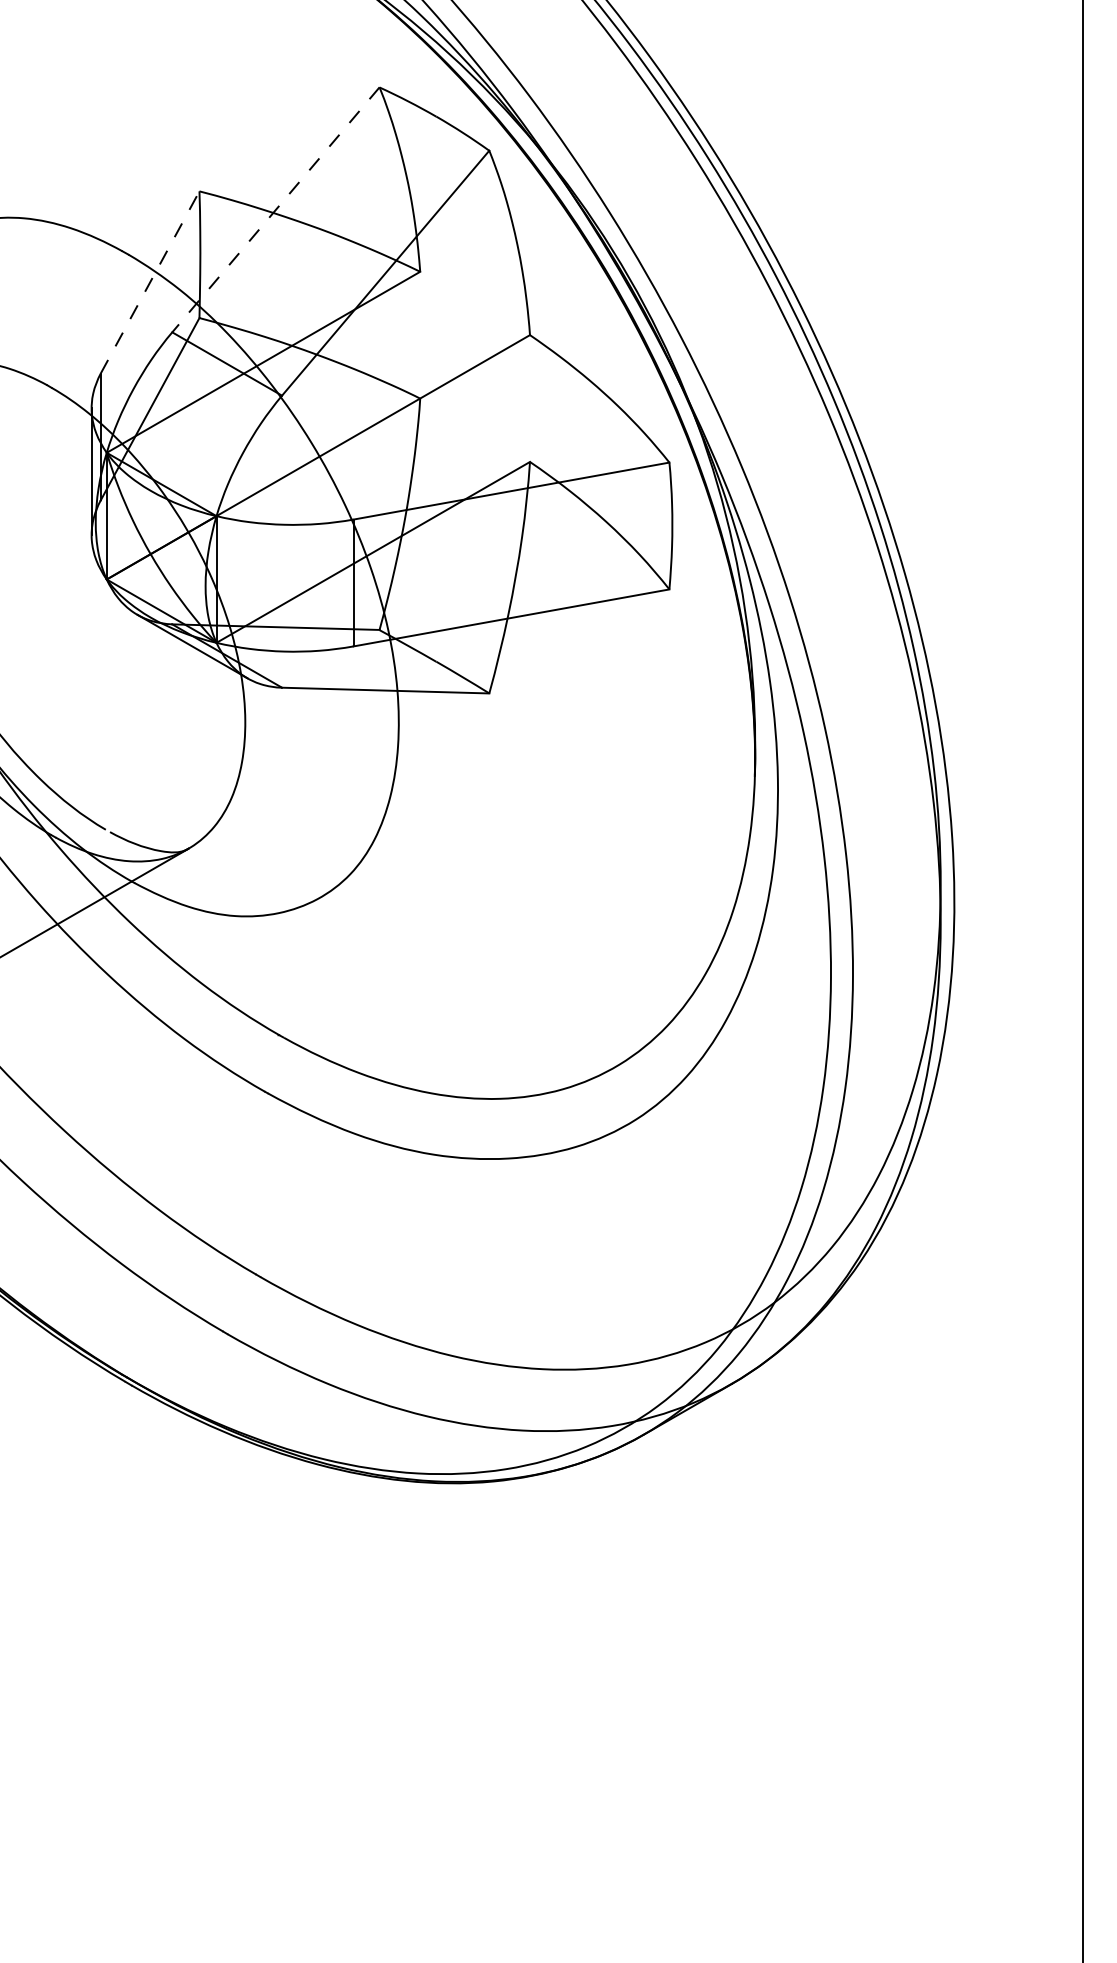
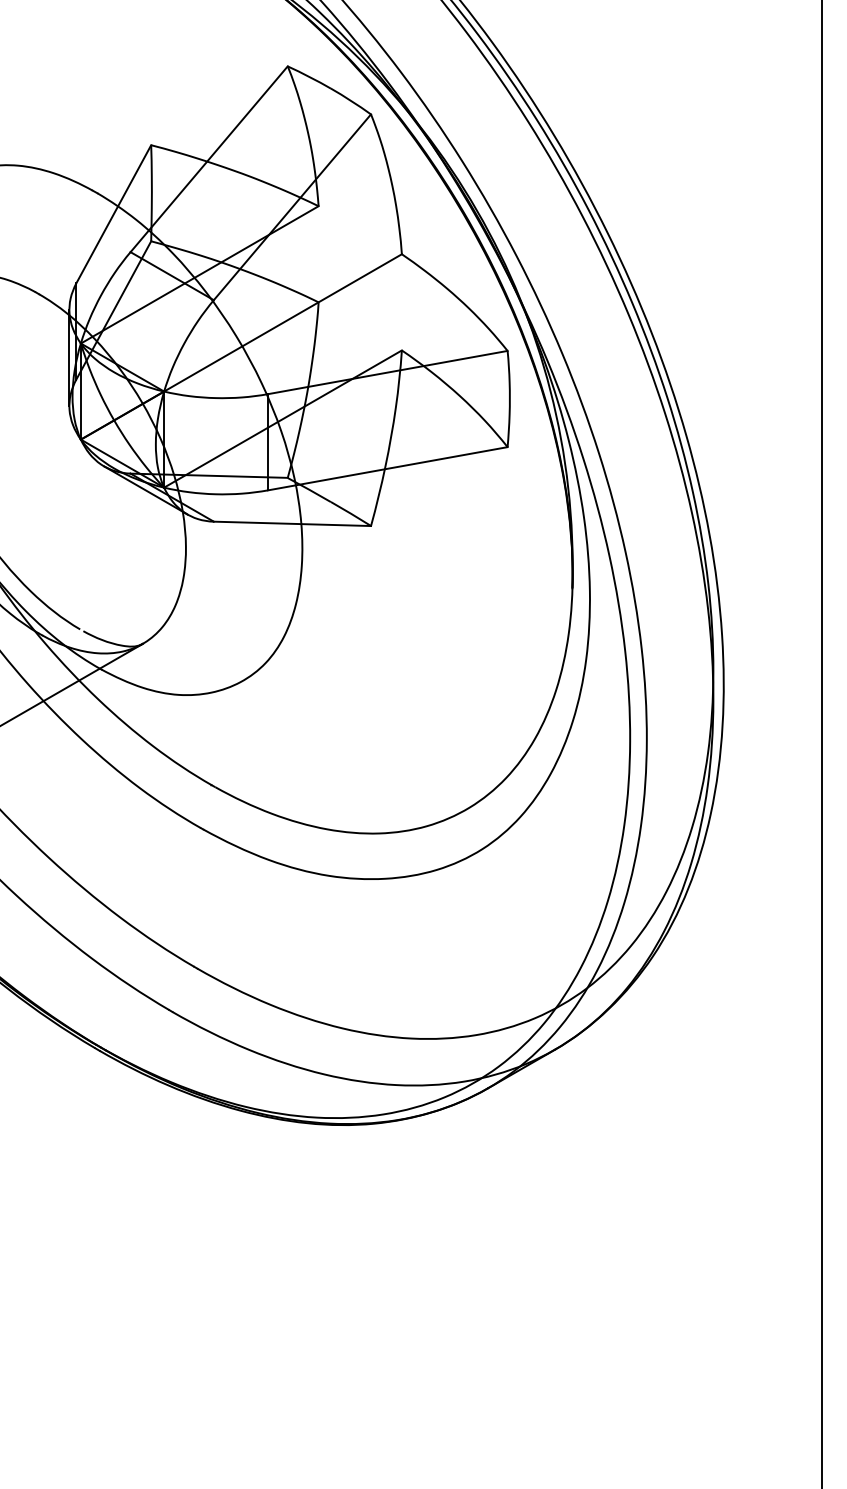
line: (276, 210) -> (209, 159), dashed -> solid
line: (149, 282) -> (113, 214), dashed -> solid

